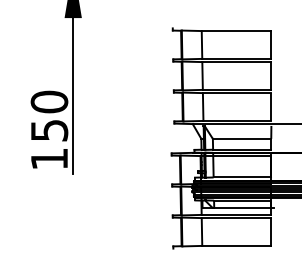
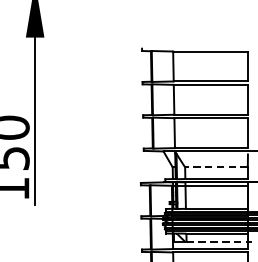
line: (241, 138) -> (215, 166), solid -> dashed
line: (242, 208) -> (216, 242), solid -> dashed

